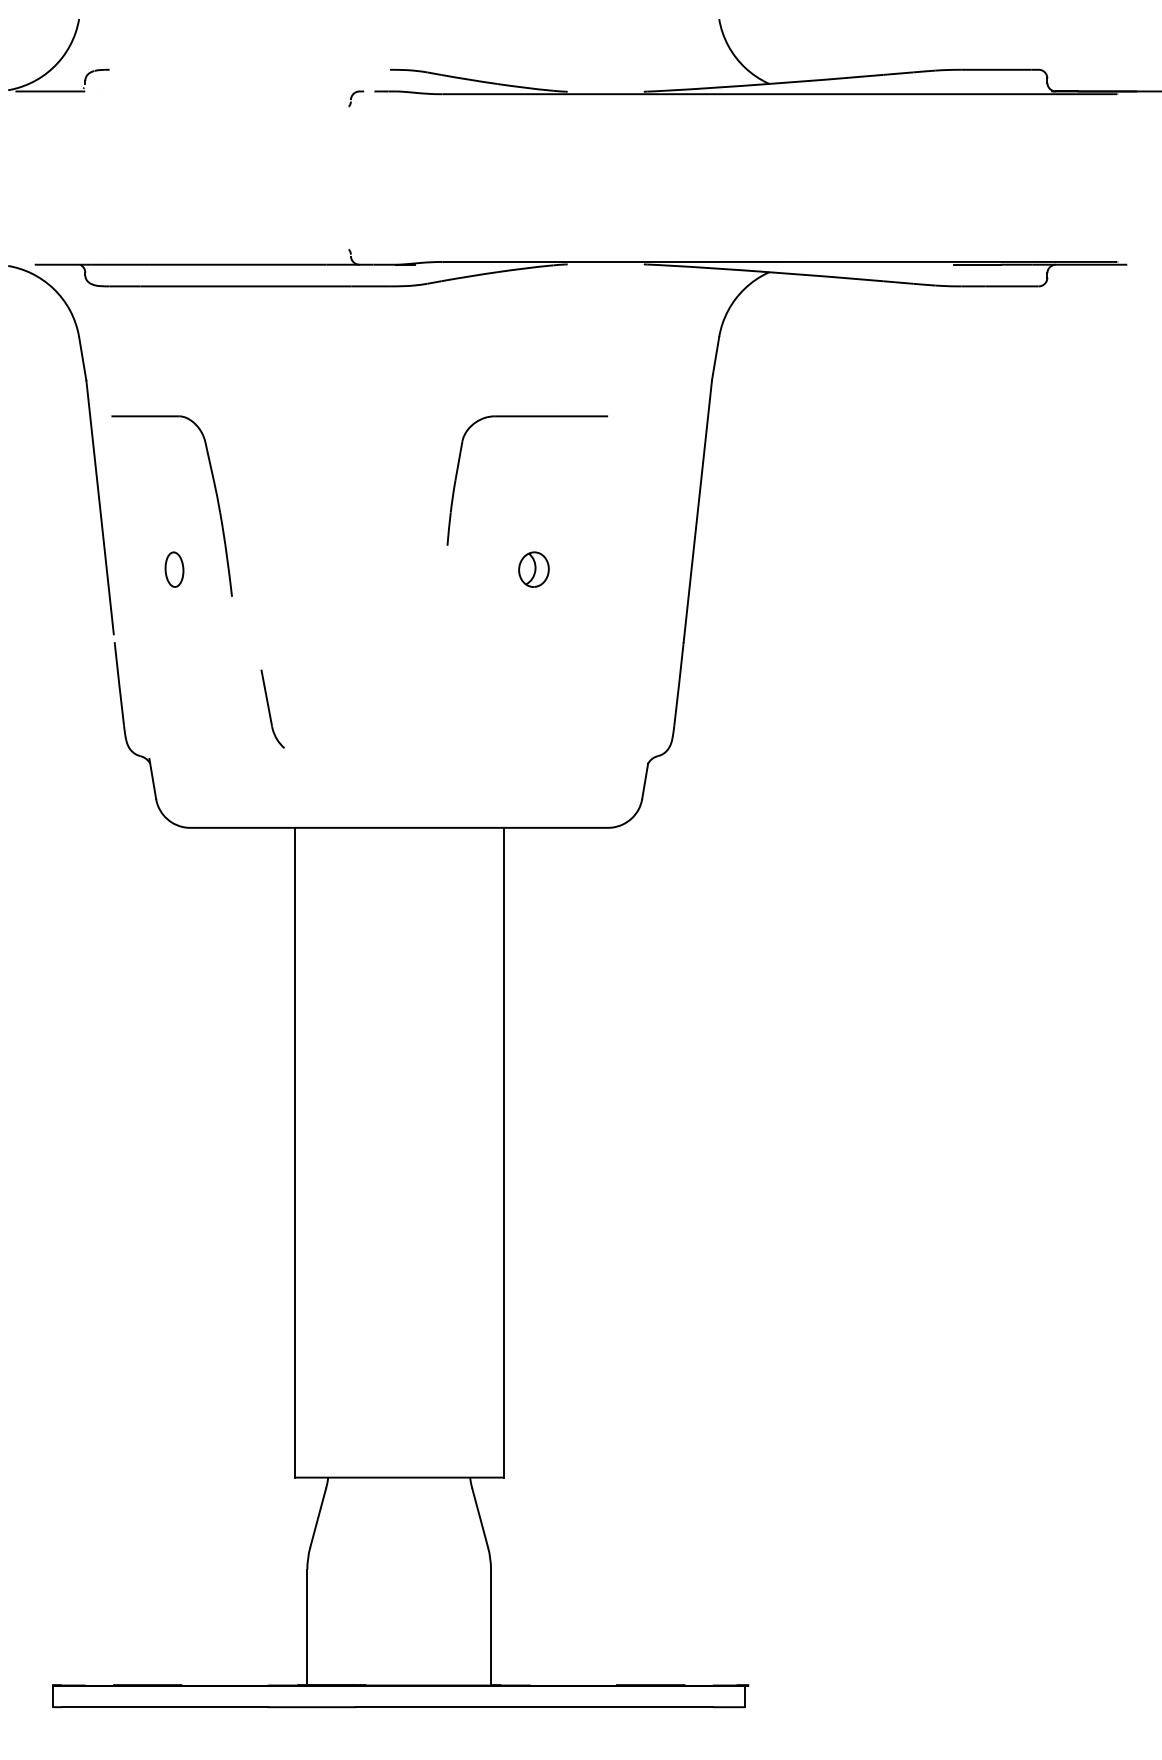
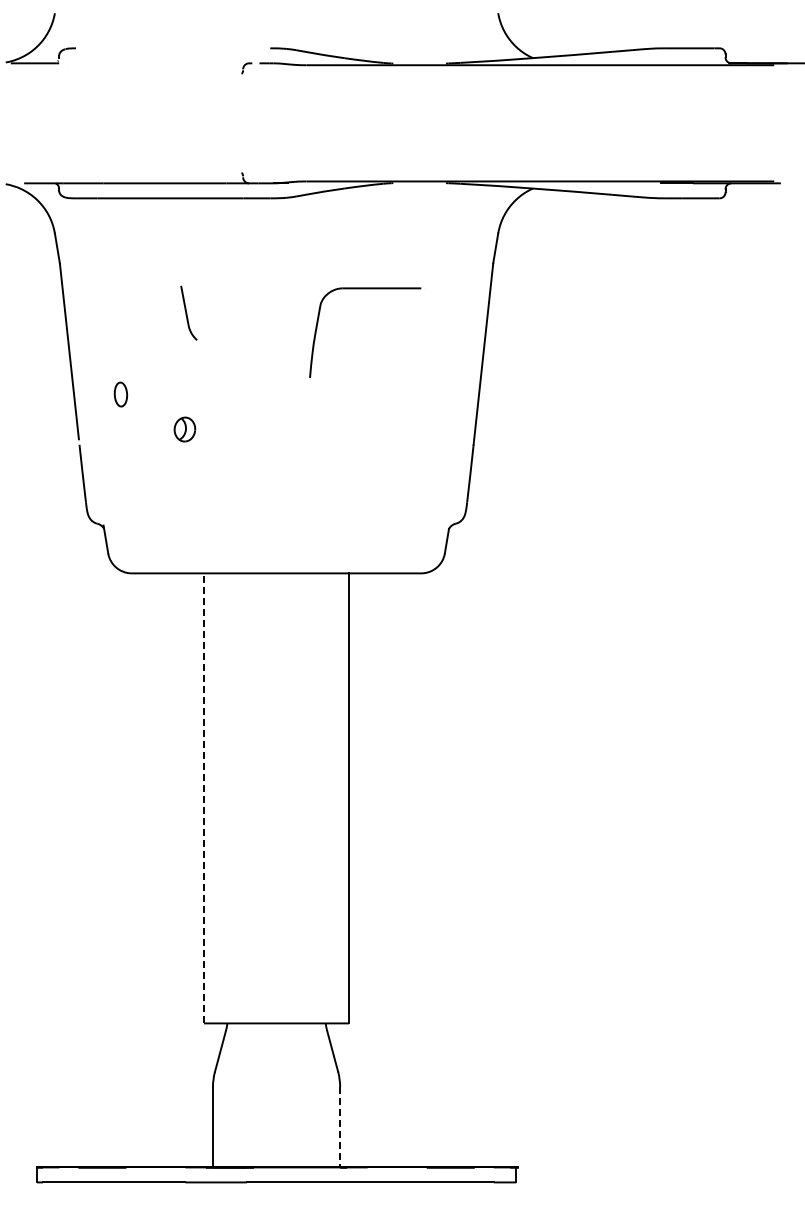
part: (215, 498) -> (149, 345), removed
part: (533, 569) -> (184, 429), moved
part: (272, 708) -> (188, 312), moved
line: (295, 1151) -> (204, 797), solid -> dashed
line: (491, 1627) -> (340, 1127), solid -> dashed

